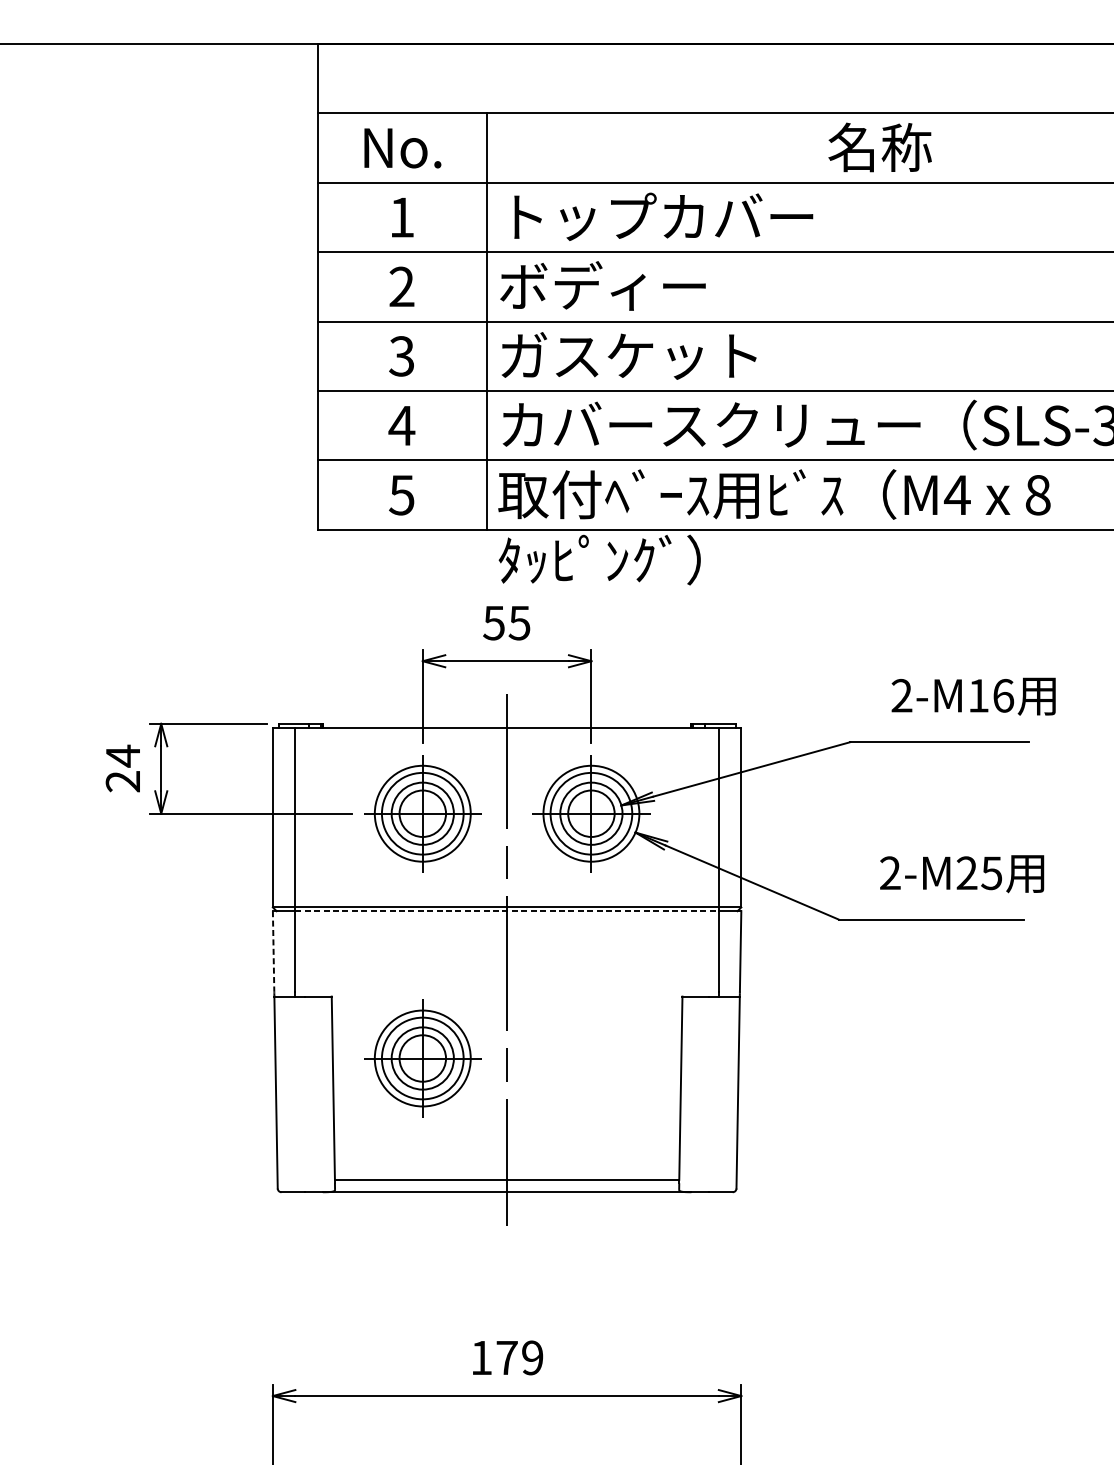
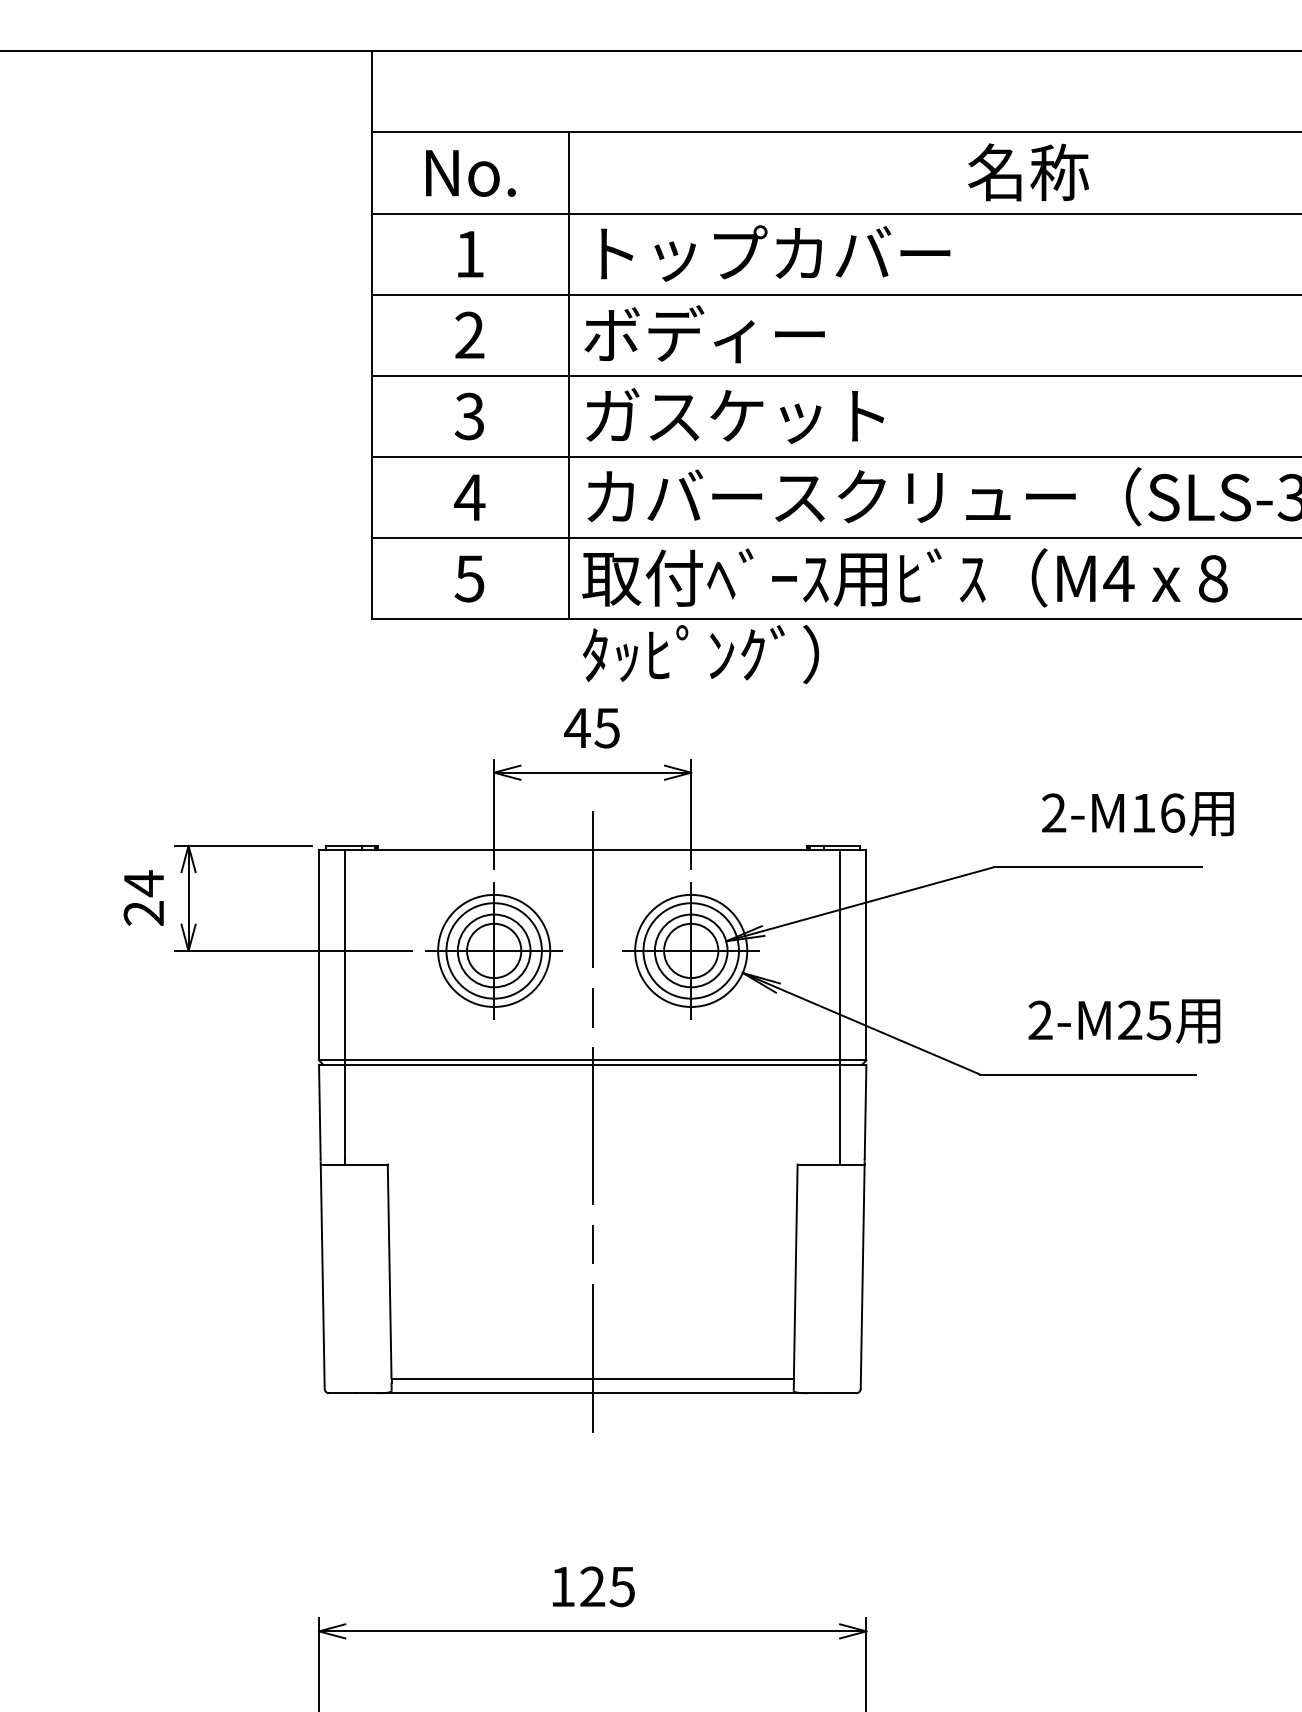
text: (494, 623) -> (577, 728), 55 -> 45
line: (507, 910) -> (593, 1064), dashed -> solid
line: (273, 952) -> (319, 1112), dashed -> solid
part: (422, 1058) -> (493, 1236), removed
text: (519, 1357) -> (607, 1586), 179 -> 125

